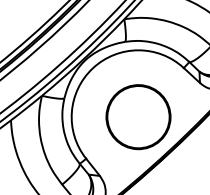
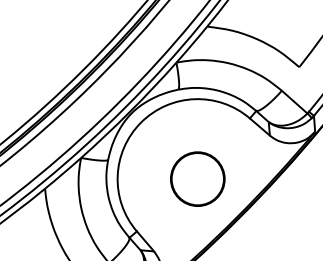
part: (138, 116) -> (197, 178), size x0.7

